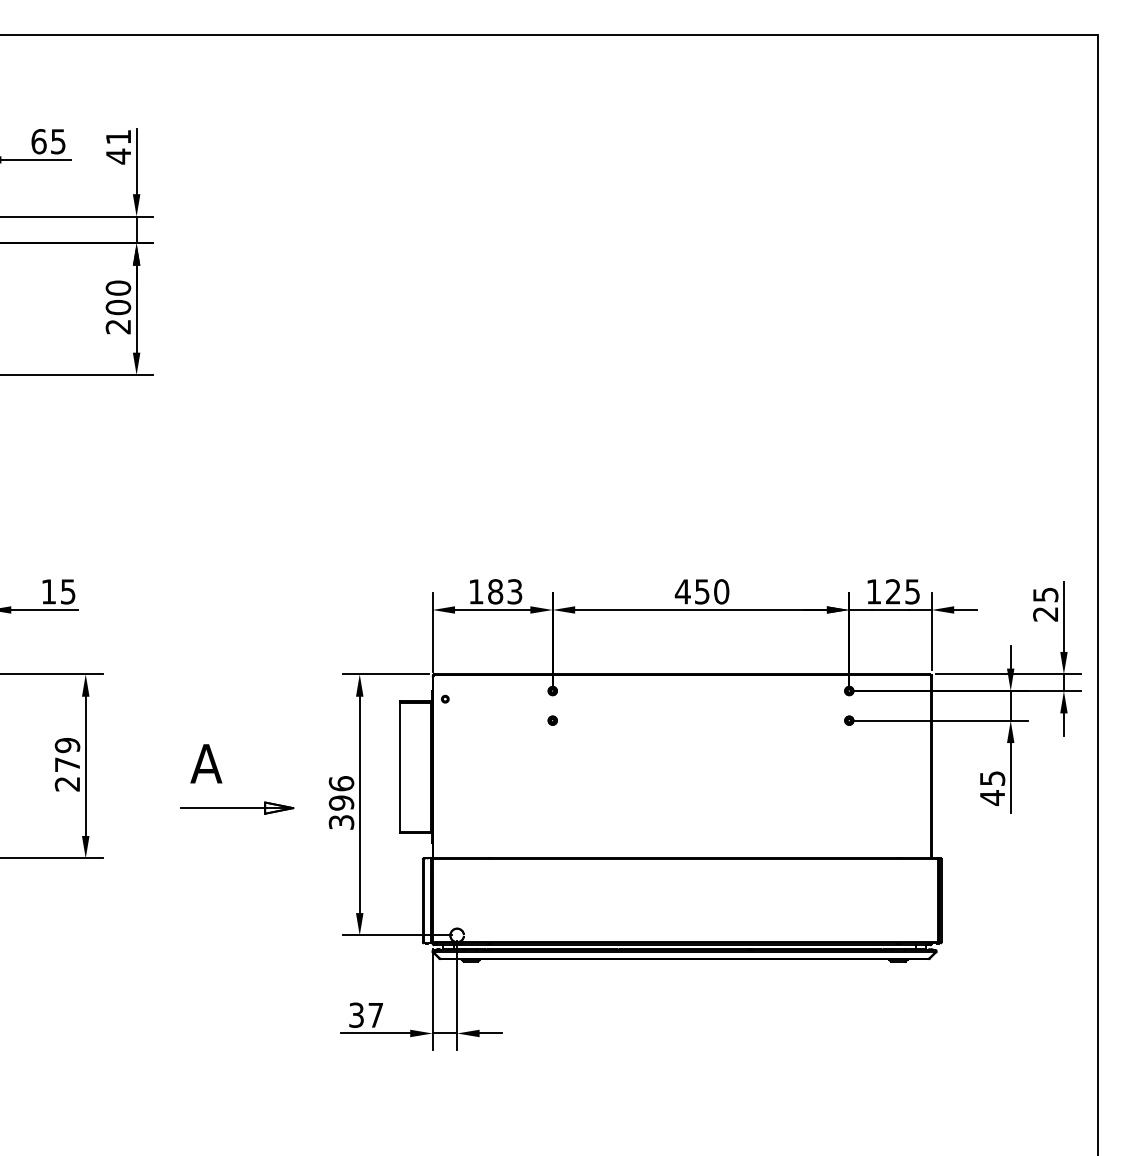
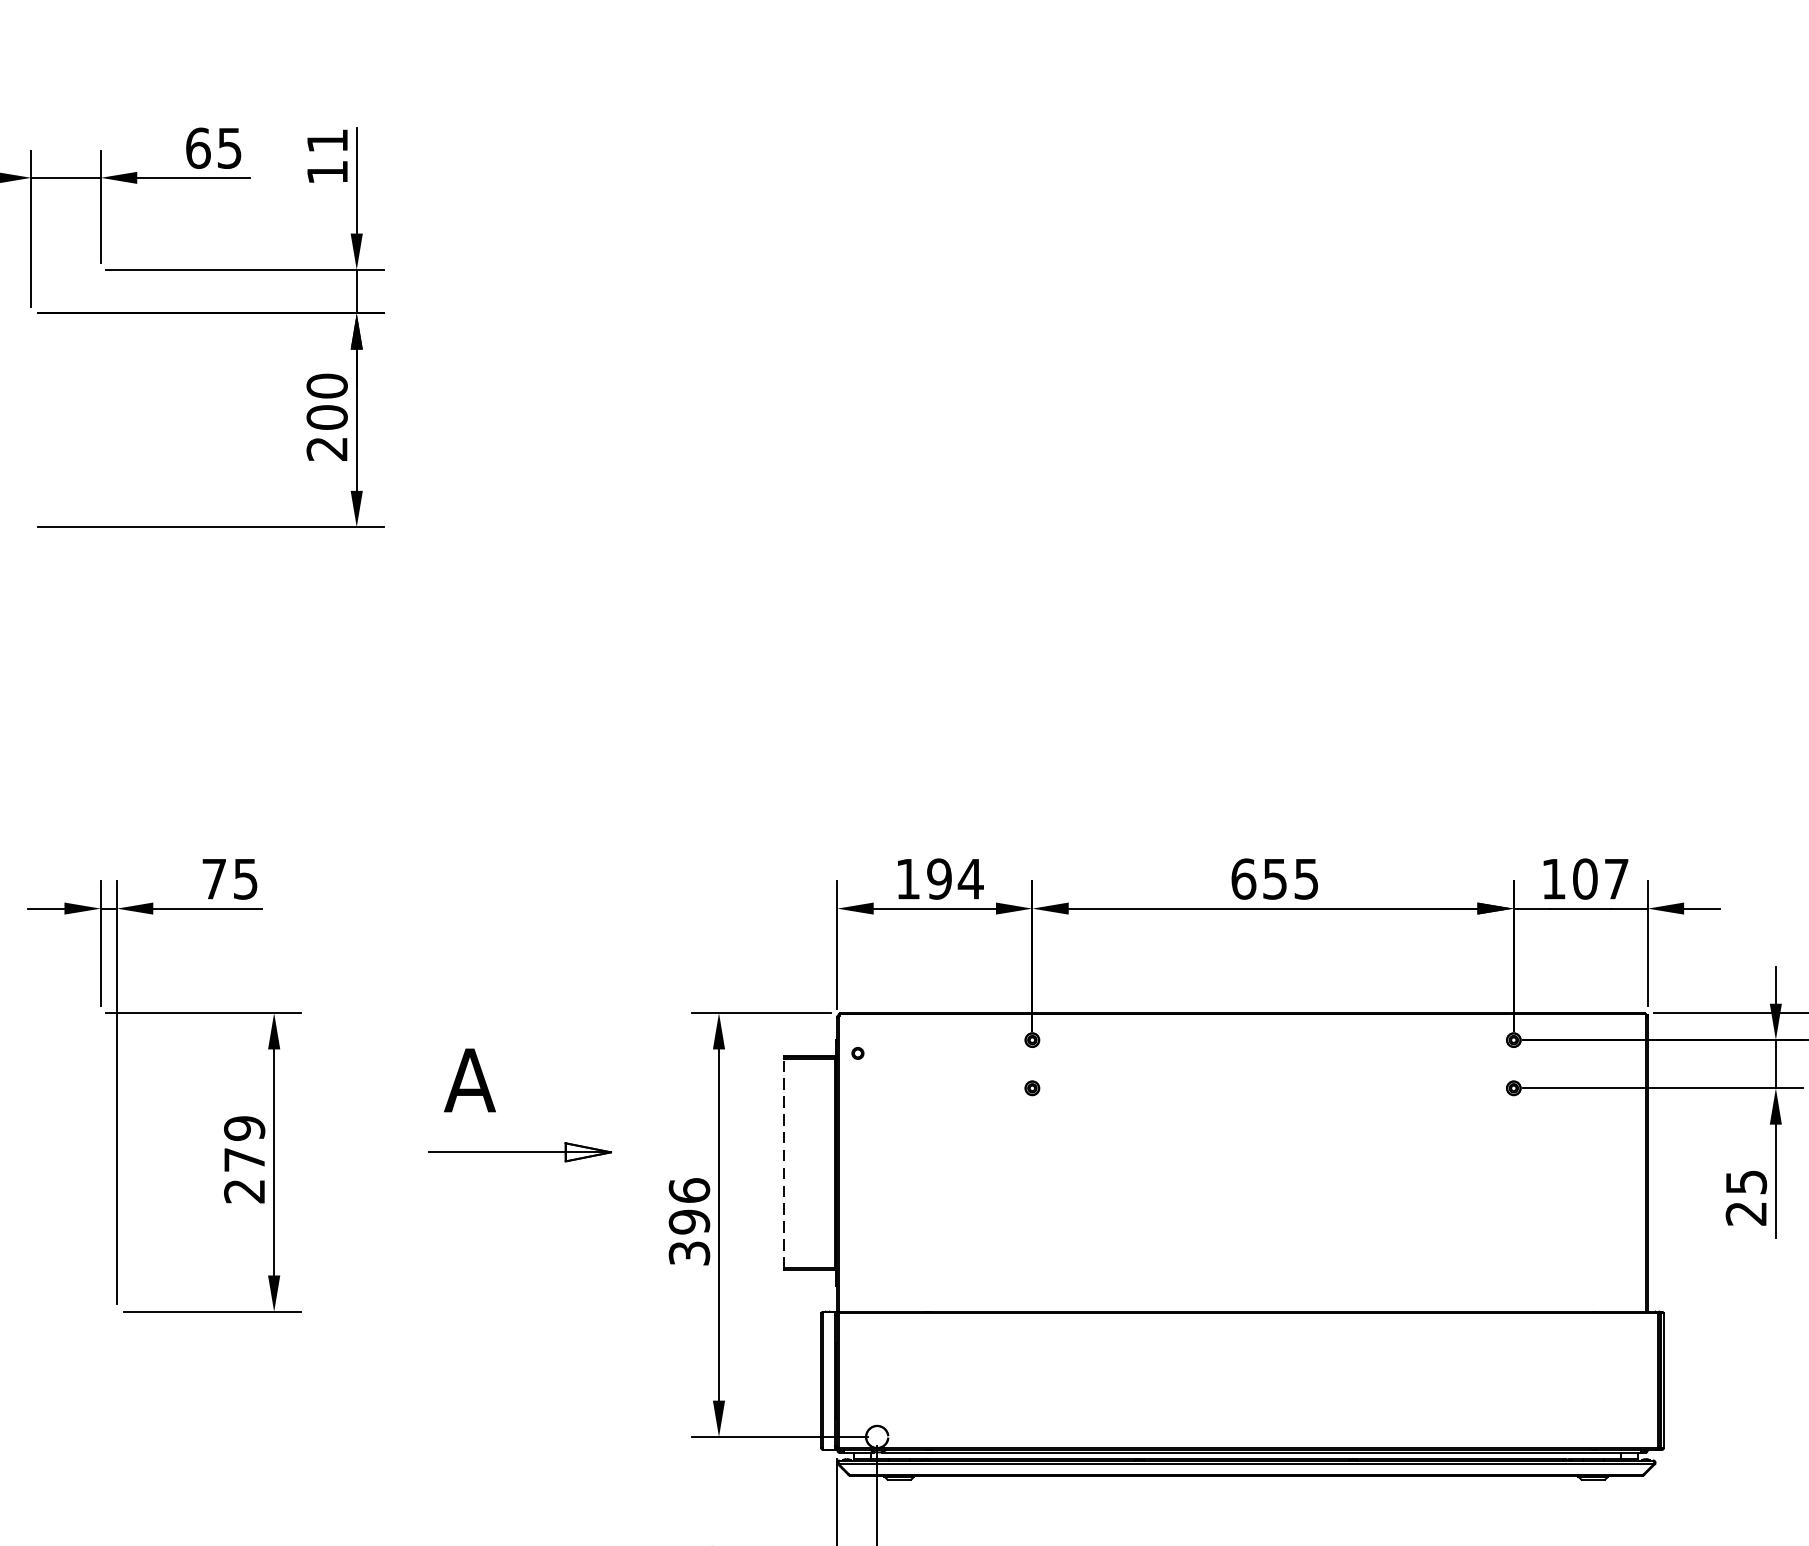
text: (118, 156) -> (327, 172), 41 -> 11
text: (48, 591) -> (213, 878), 15 -> 75
text: (505, 591) -> (955, 878), 183 -> 194
text: (701, 591) -> (1273, 878), 450 -> 655
text: (902, 591) -> (1600, 878), 125 -> 107
line: (399, 766) -> (783, 1162), solid -> dashed
part: (222, 782) -> (496, 1110), moved
text: (991, 798) -> (1744, 1214), 45 -> 25

